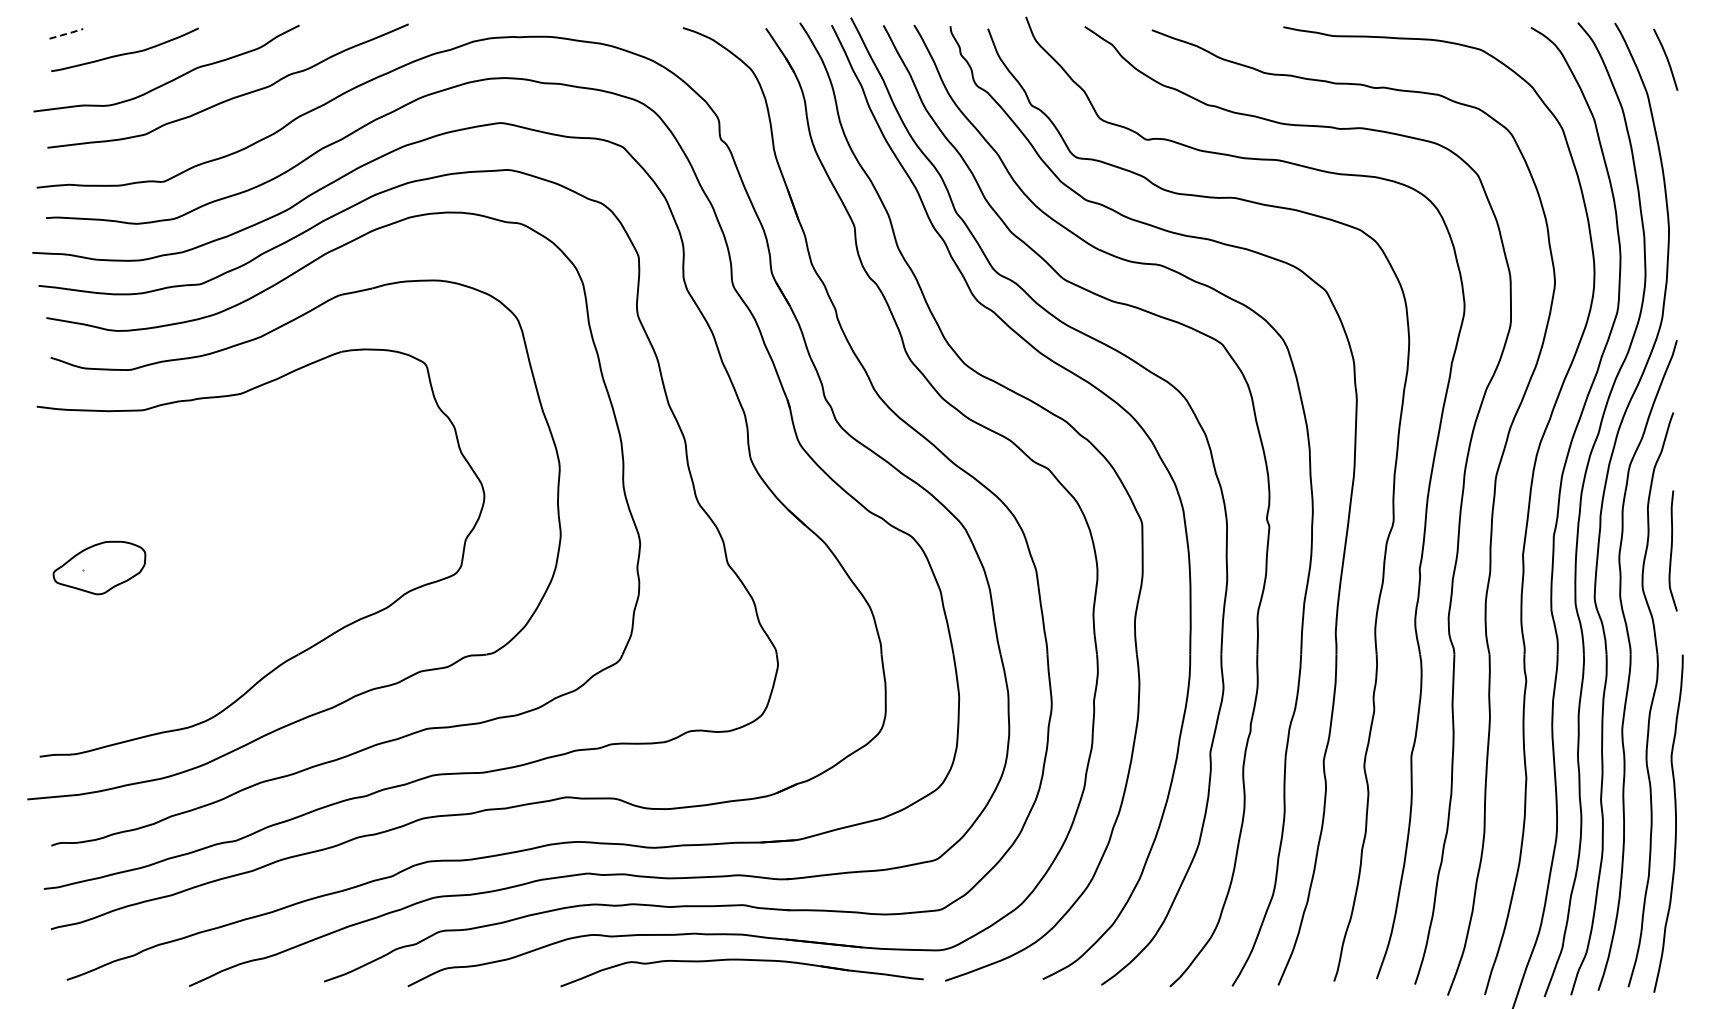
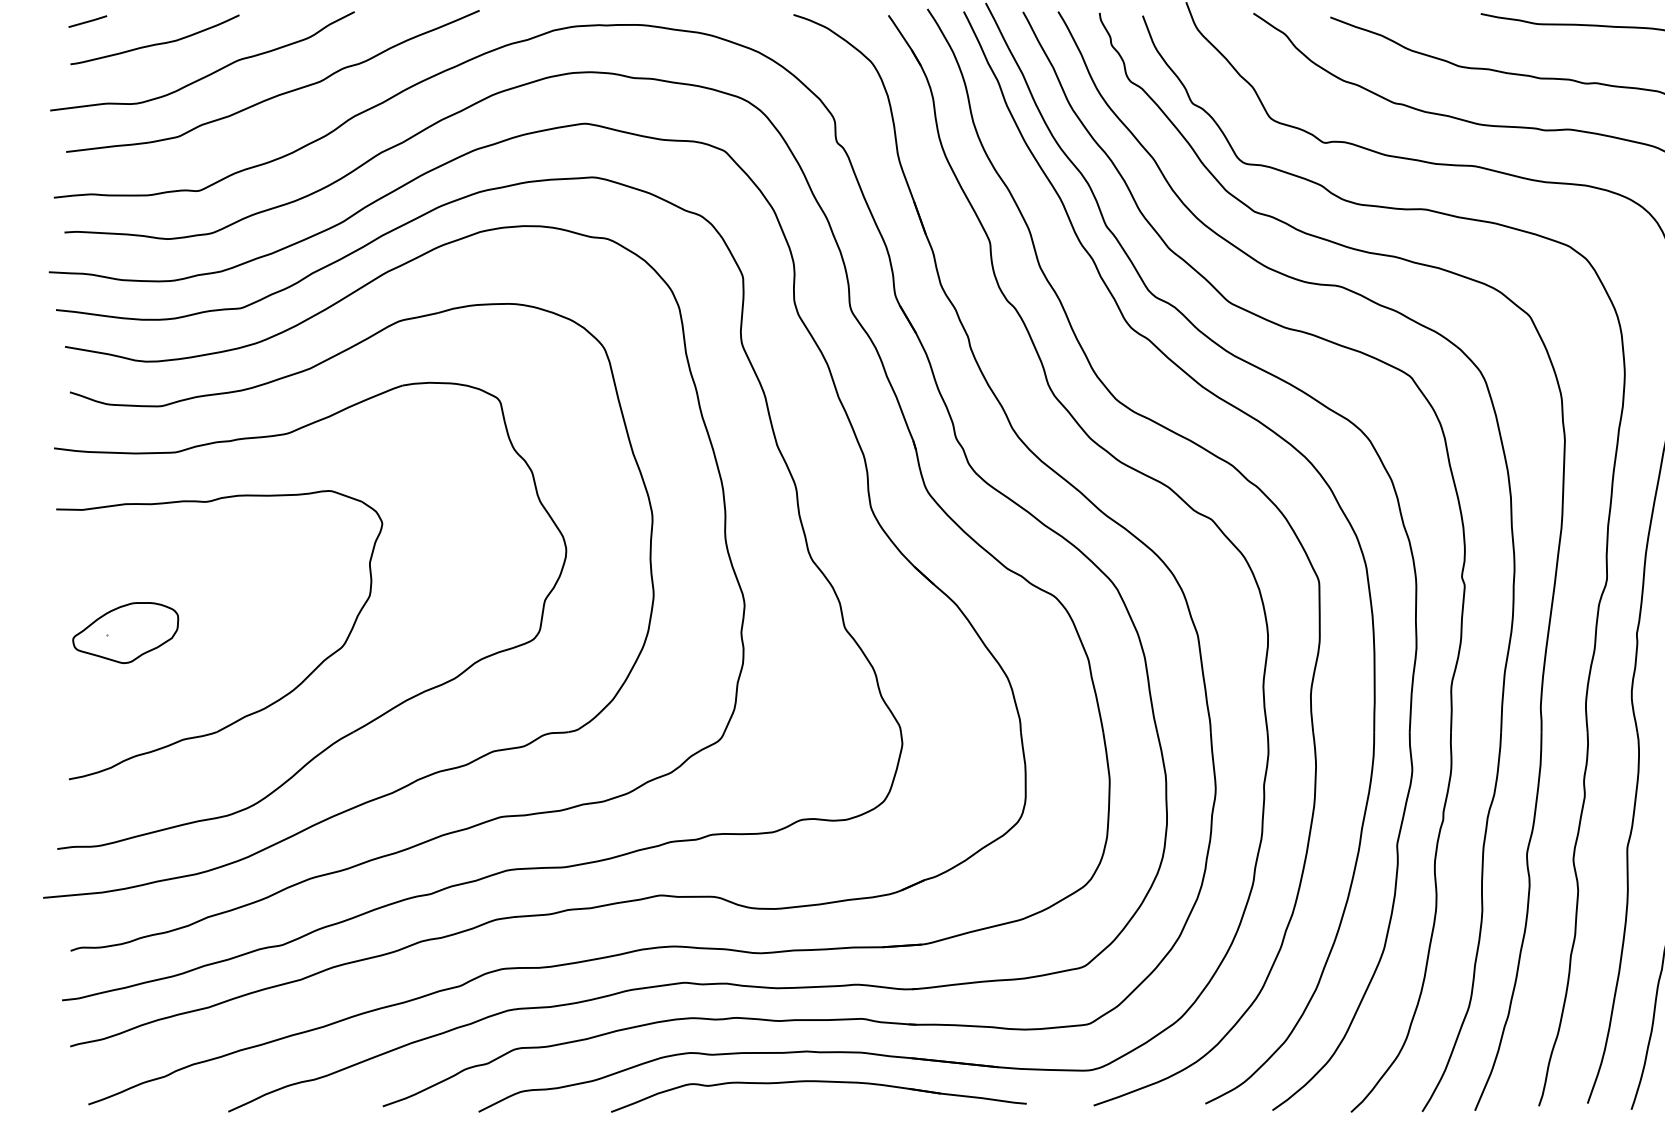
line: (67, 33) -> (89, 21), dashed -> solid
part: (209, 637) -> (251, 712), added
part: (741, 960) -> (818, 1082), moved

